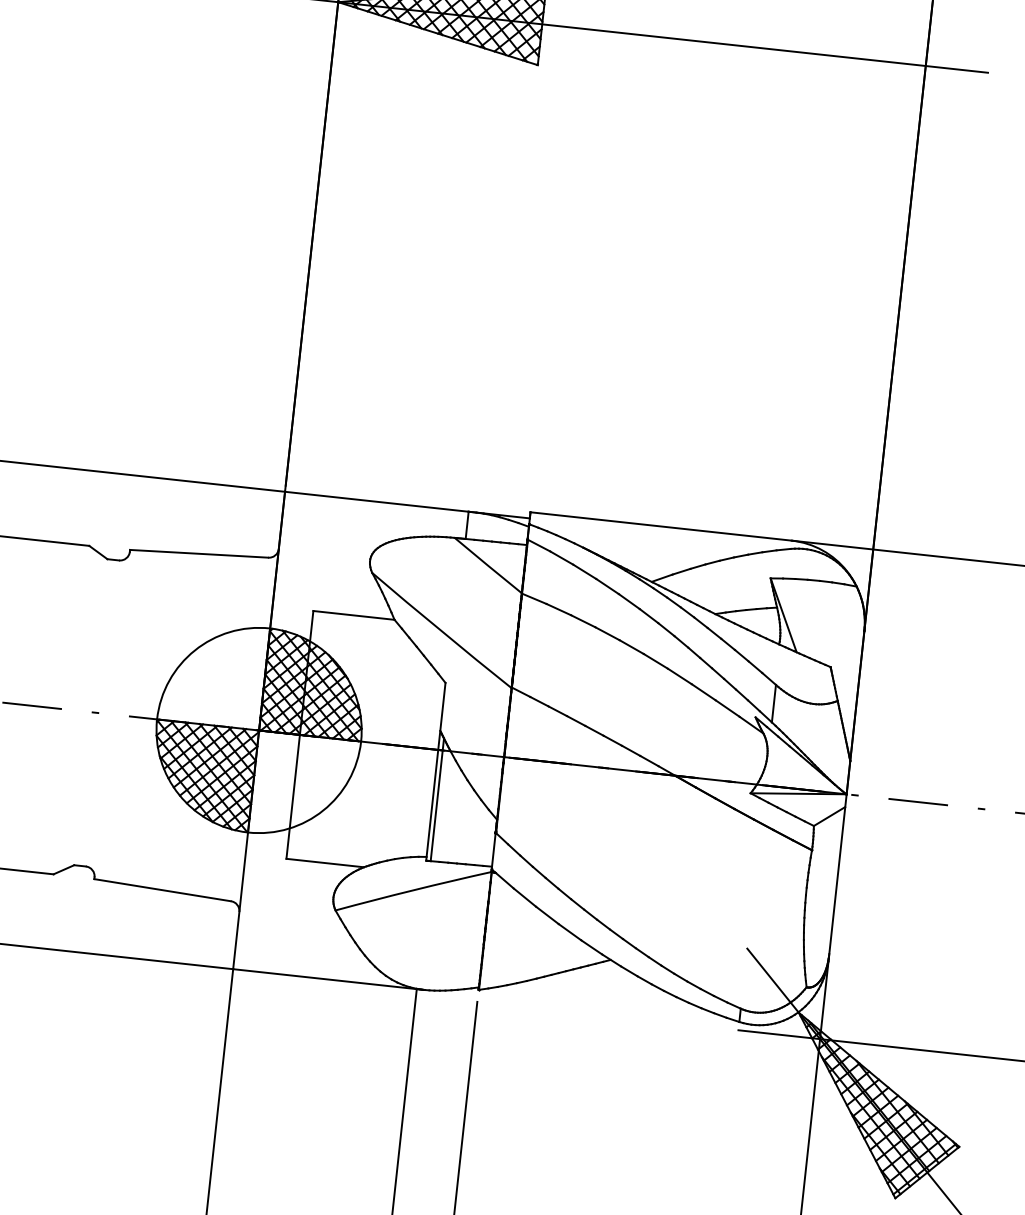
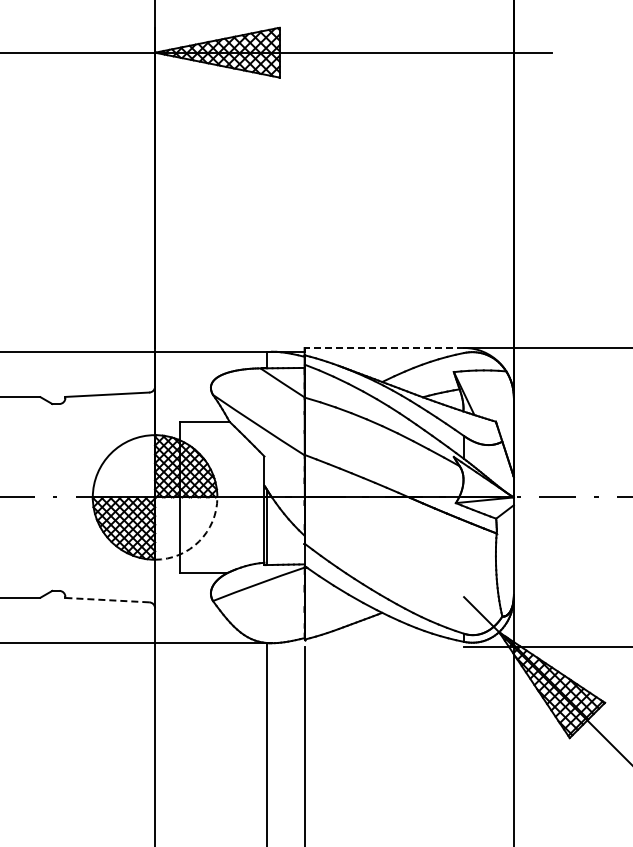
line: (661, 525) -> (384, 347), solid -> dashed
arc: (323, 810) -> (199, 541), solid -> dashed
line: (162, 890) -> (107, 600), solid -> dashed

